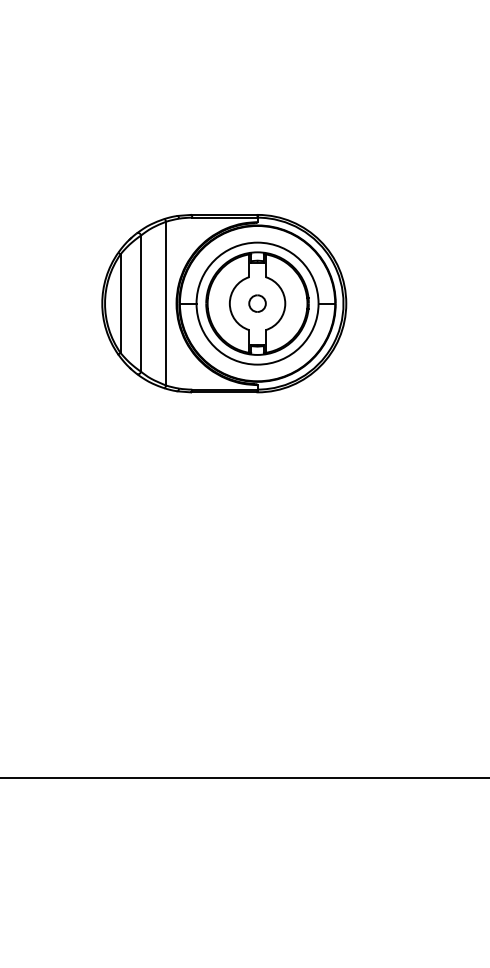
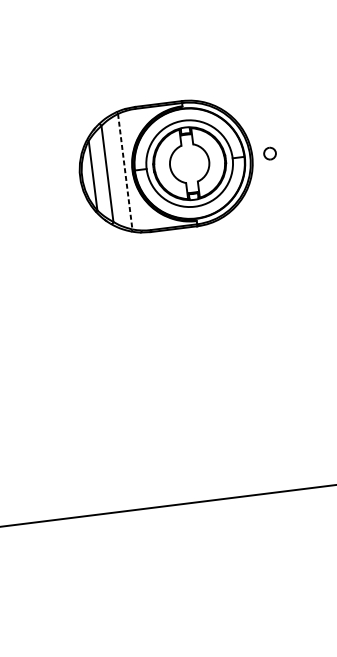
line: (166, 303) -> (125, 171), solid -> dashed
part: (257, 303) -> (270, 153), moved

